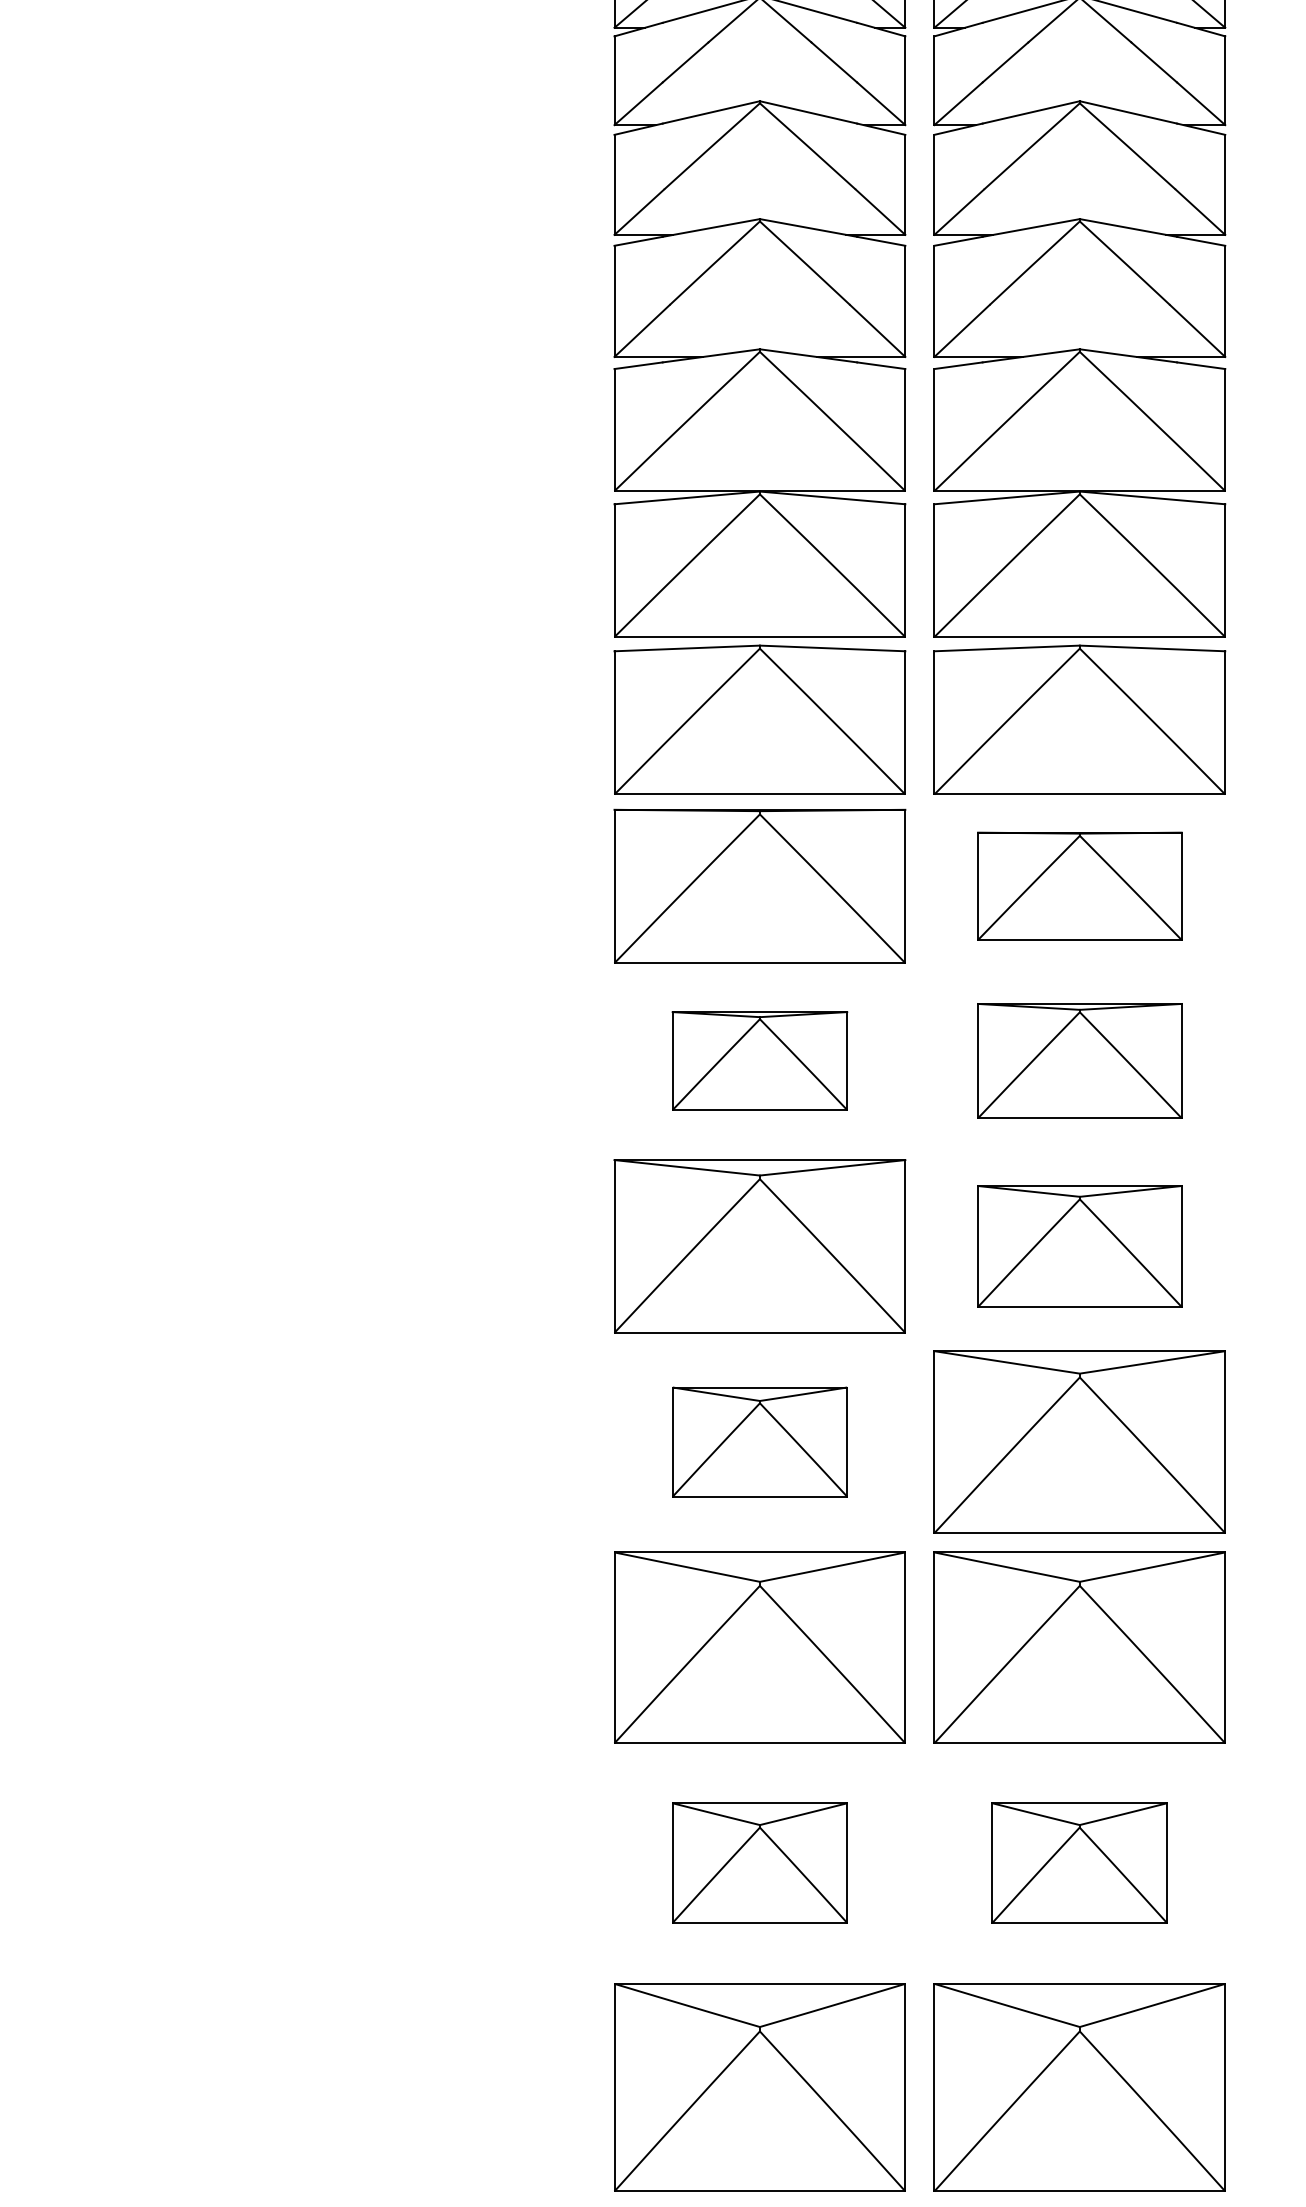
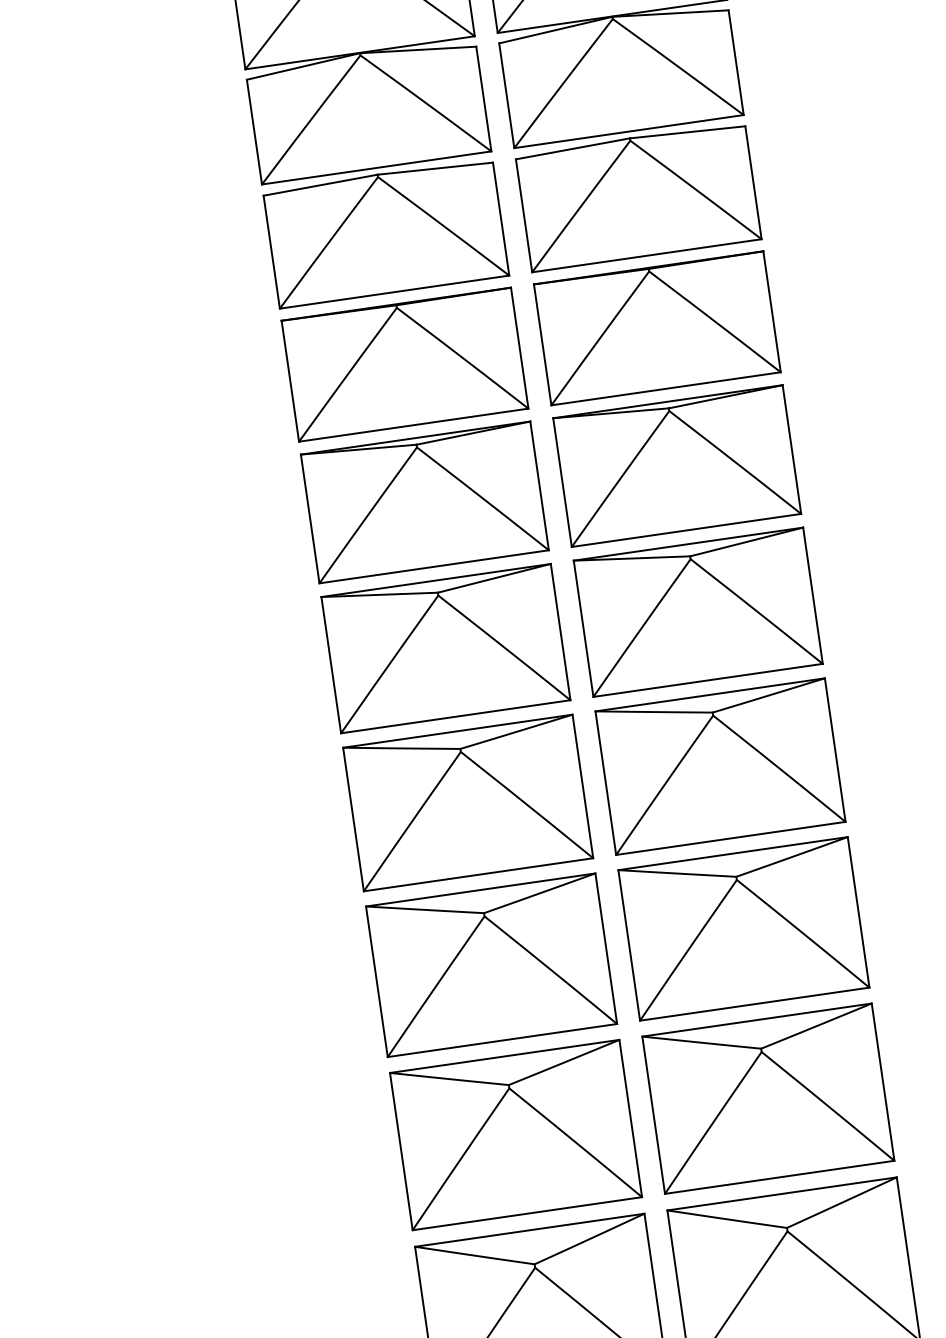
part: (1079, 885) -> (656, 327), size x1.43
part: (759, 1060) -> (424, 502), size x1.67
part: (1079, 1060) -> (676, 465), size x1.43
part: (1079, 1246) -> (698, 612), size x1.43
part: (759, 1441) -> (467, 802), size x1.67
part: (759, 1862) -> (515, 1134), size x1.67
part: (1079, 1862) -> (768, 1098), size x1.67

